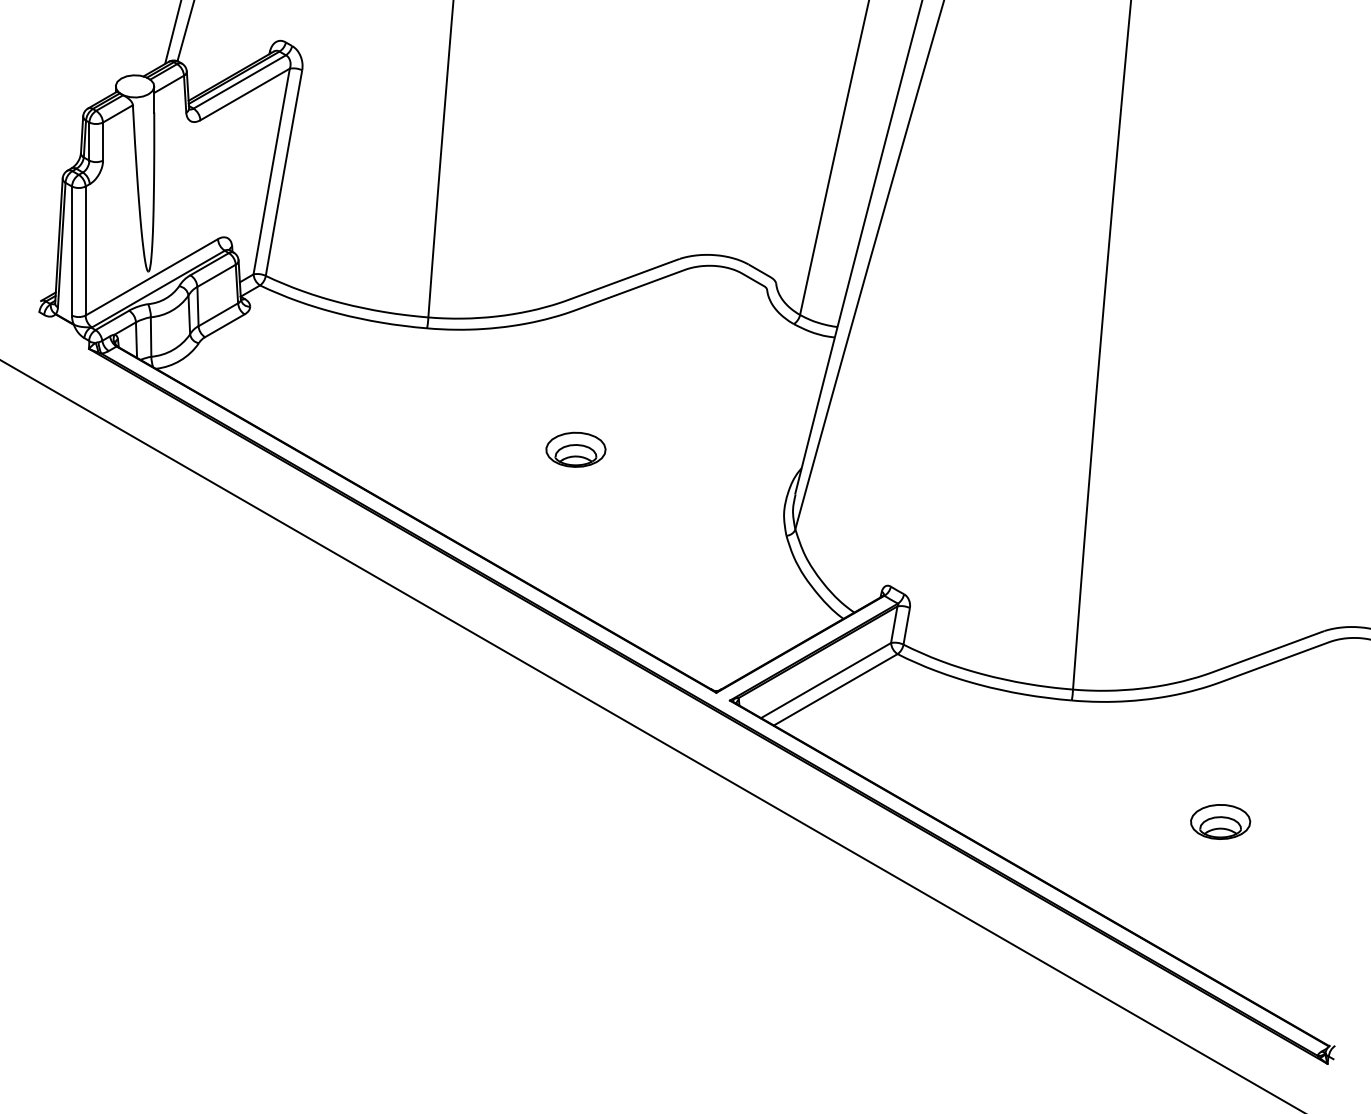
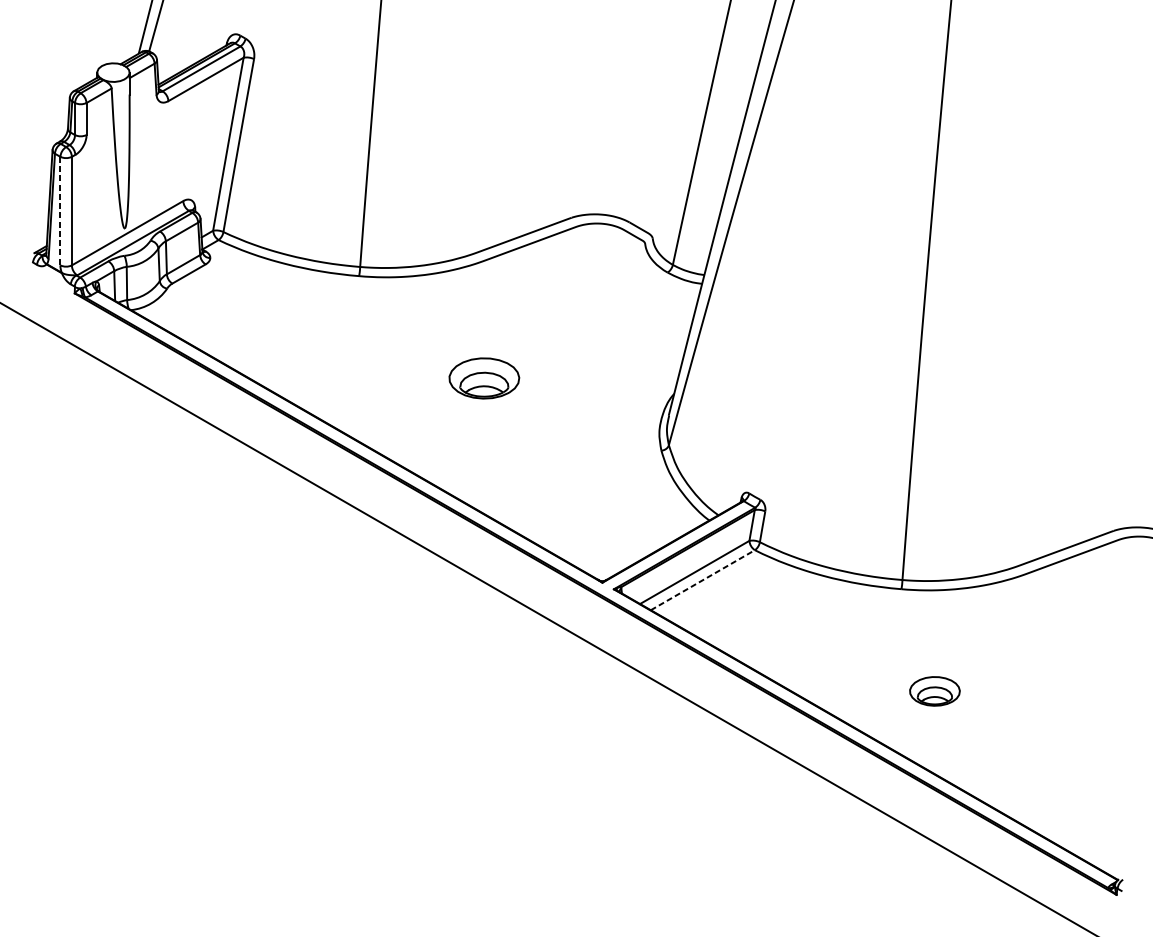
line: (71, 251) -> (60, 211), solid -> dashed
part: (575, 449) -> (483, 378), size x1.4
line: (836, 689) -> (703, 579), solid -> dashed
part: (1220, 821) -> (934, 690), moved

